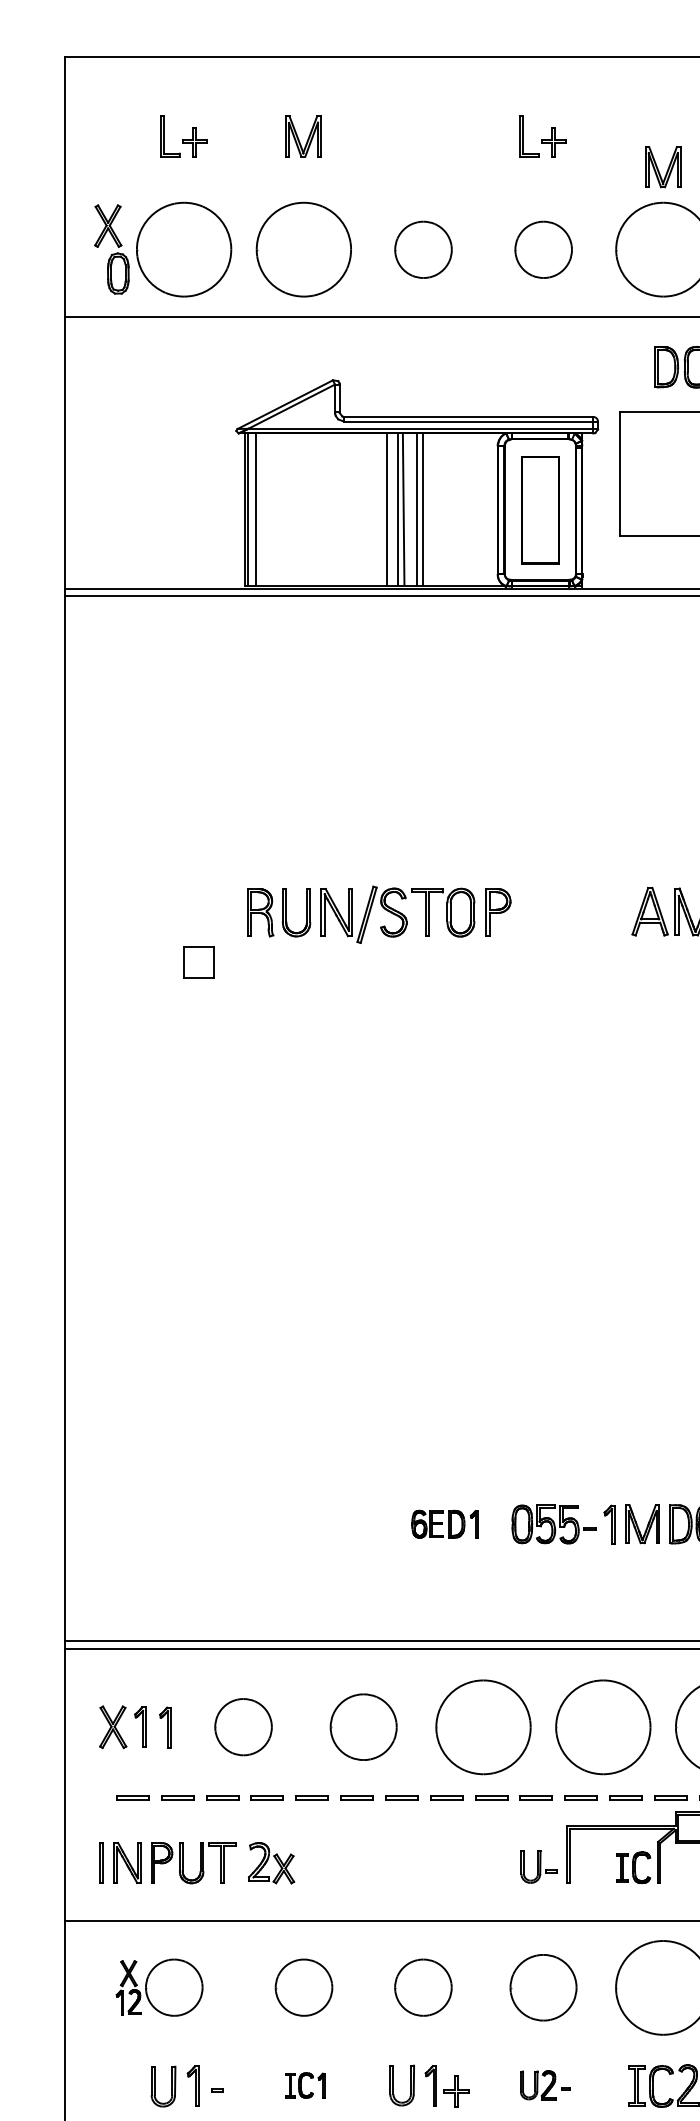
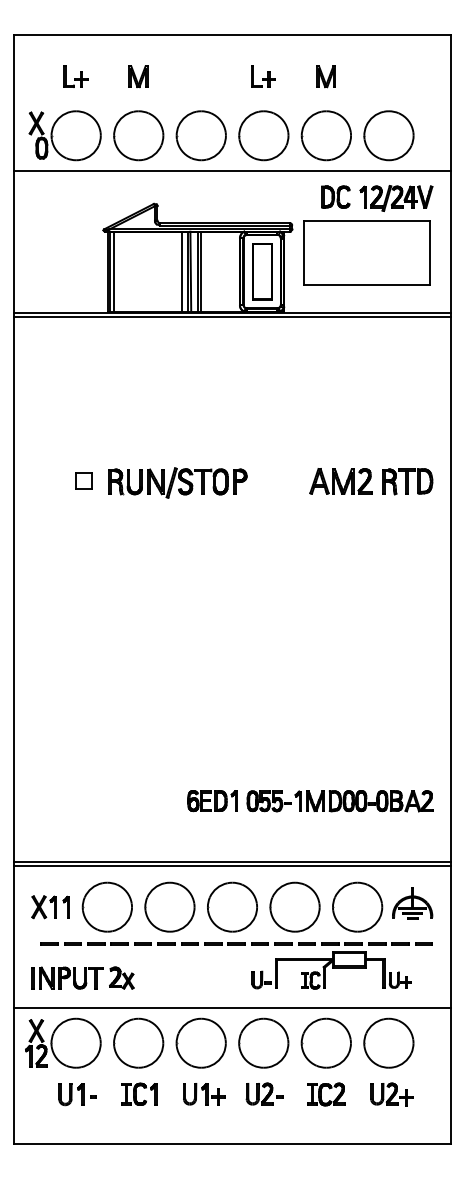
part: (661, 166) -> (325, 76), moved
part: (422, 249) -> (200, 135), size x1.67
part: (542, 249) -> (263, 135), size x1.67
part: (198, 961) -> (83, 480), moved
part: (445, 1524) -> (212, 801), size x1.43
part: (242, 1725) -> (106, 906), size x1.67
part: (362, 1725) -> (169, 906), size x1.43
part: (159, 1986) -> (63, 1042), size x1.67
part: (303, 1986) -> (138, 1042), size x1.67
part: (422, 1986) -> (200, 1042), size x1.67
part: (542, 1986) -> (263, 1042), size x1.43
part: (305, 2084) -> (139, 1093), size x1.67
part: (544, 2084) -> (264, 1093), size x1.43

